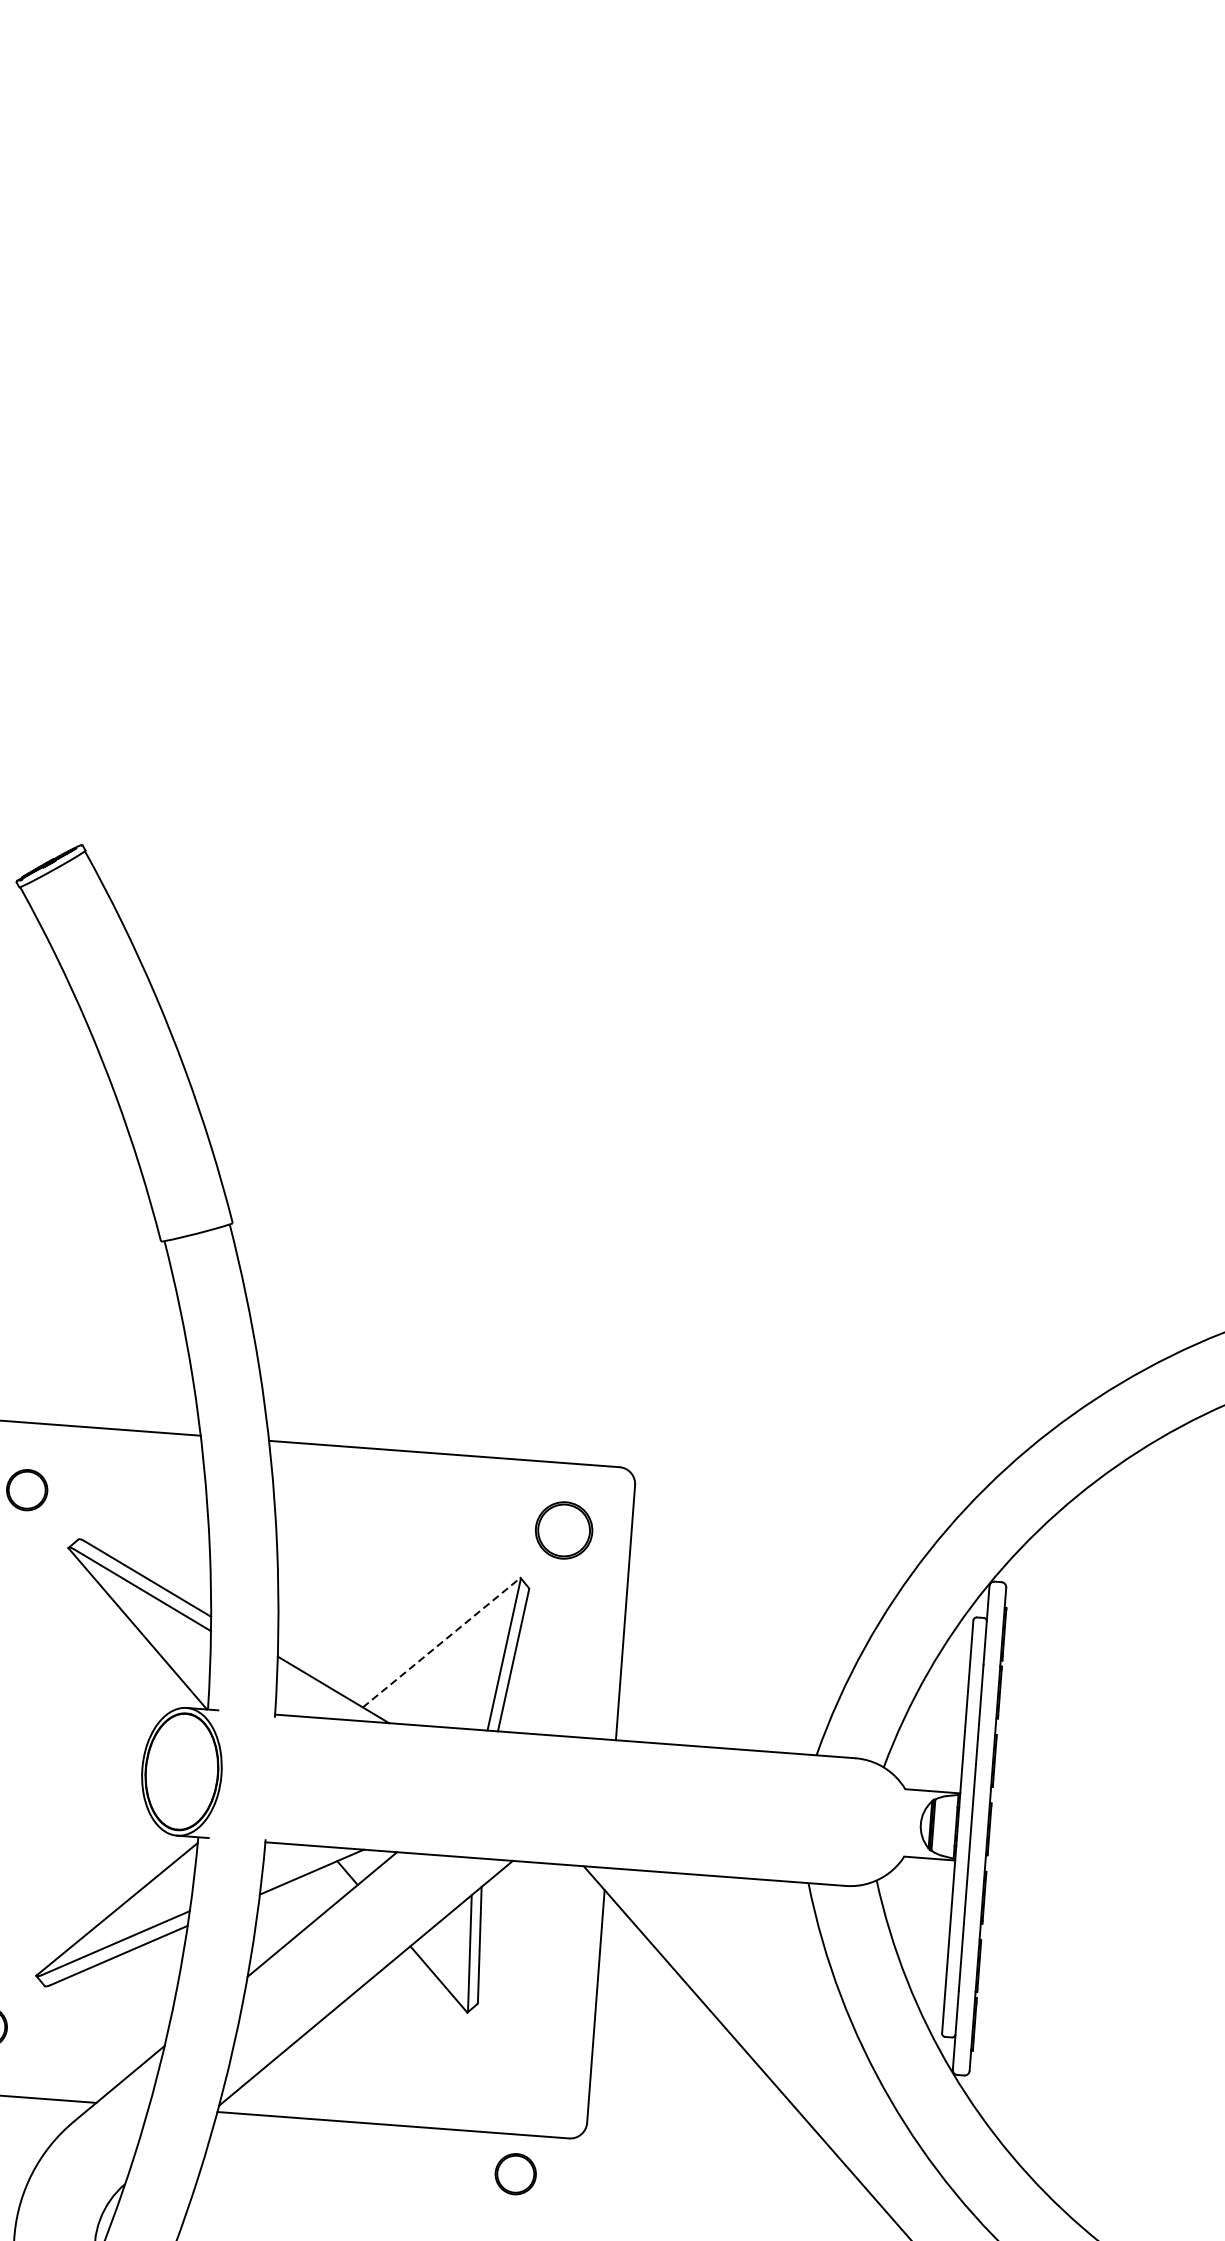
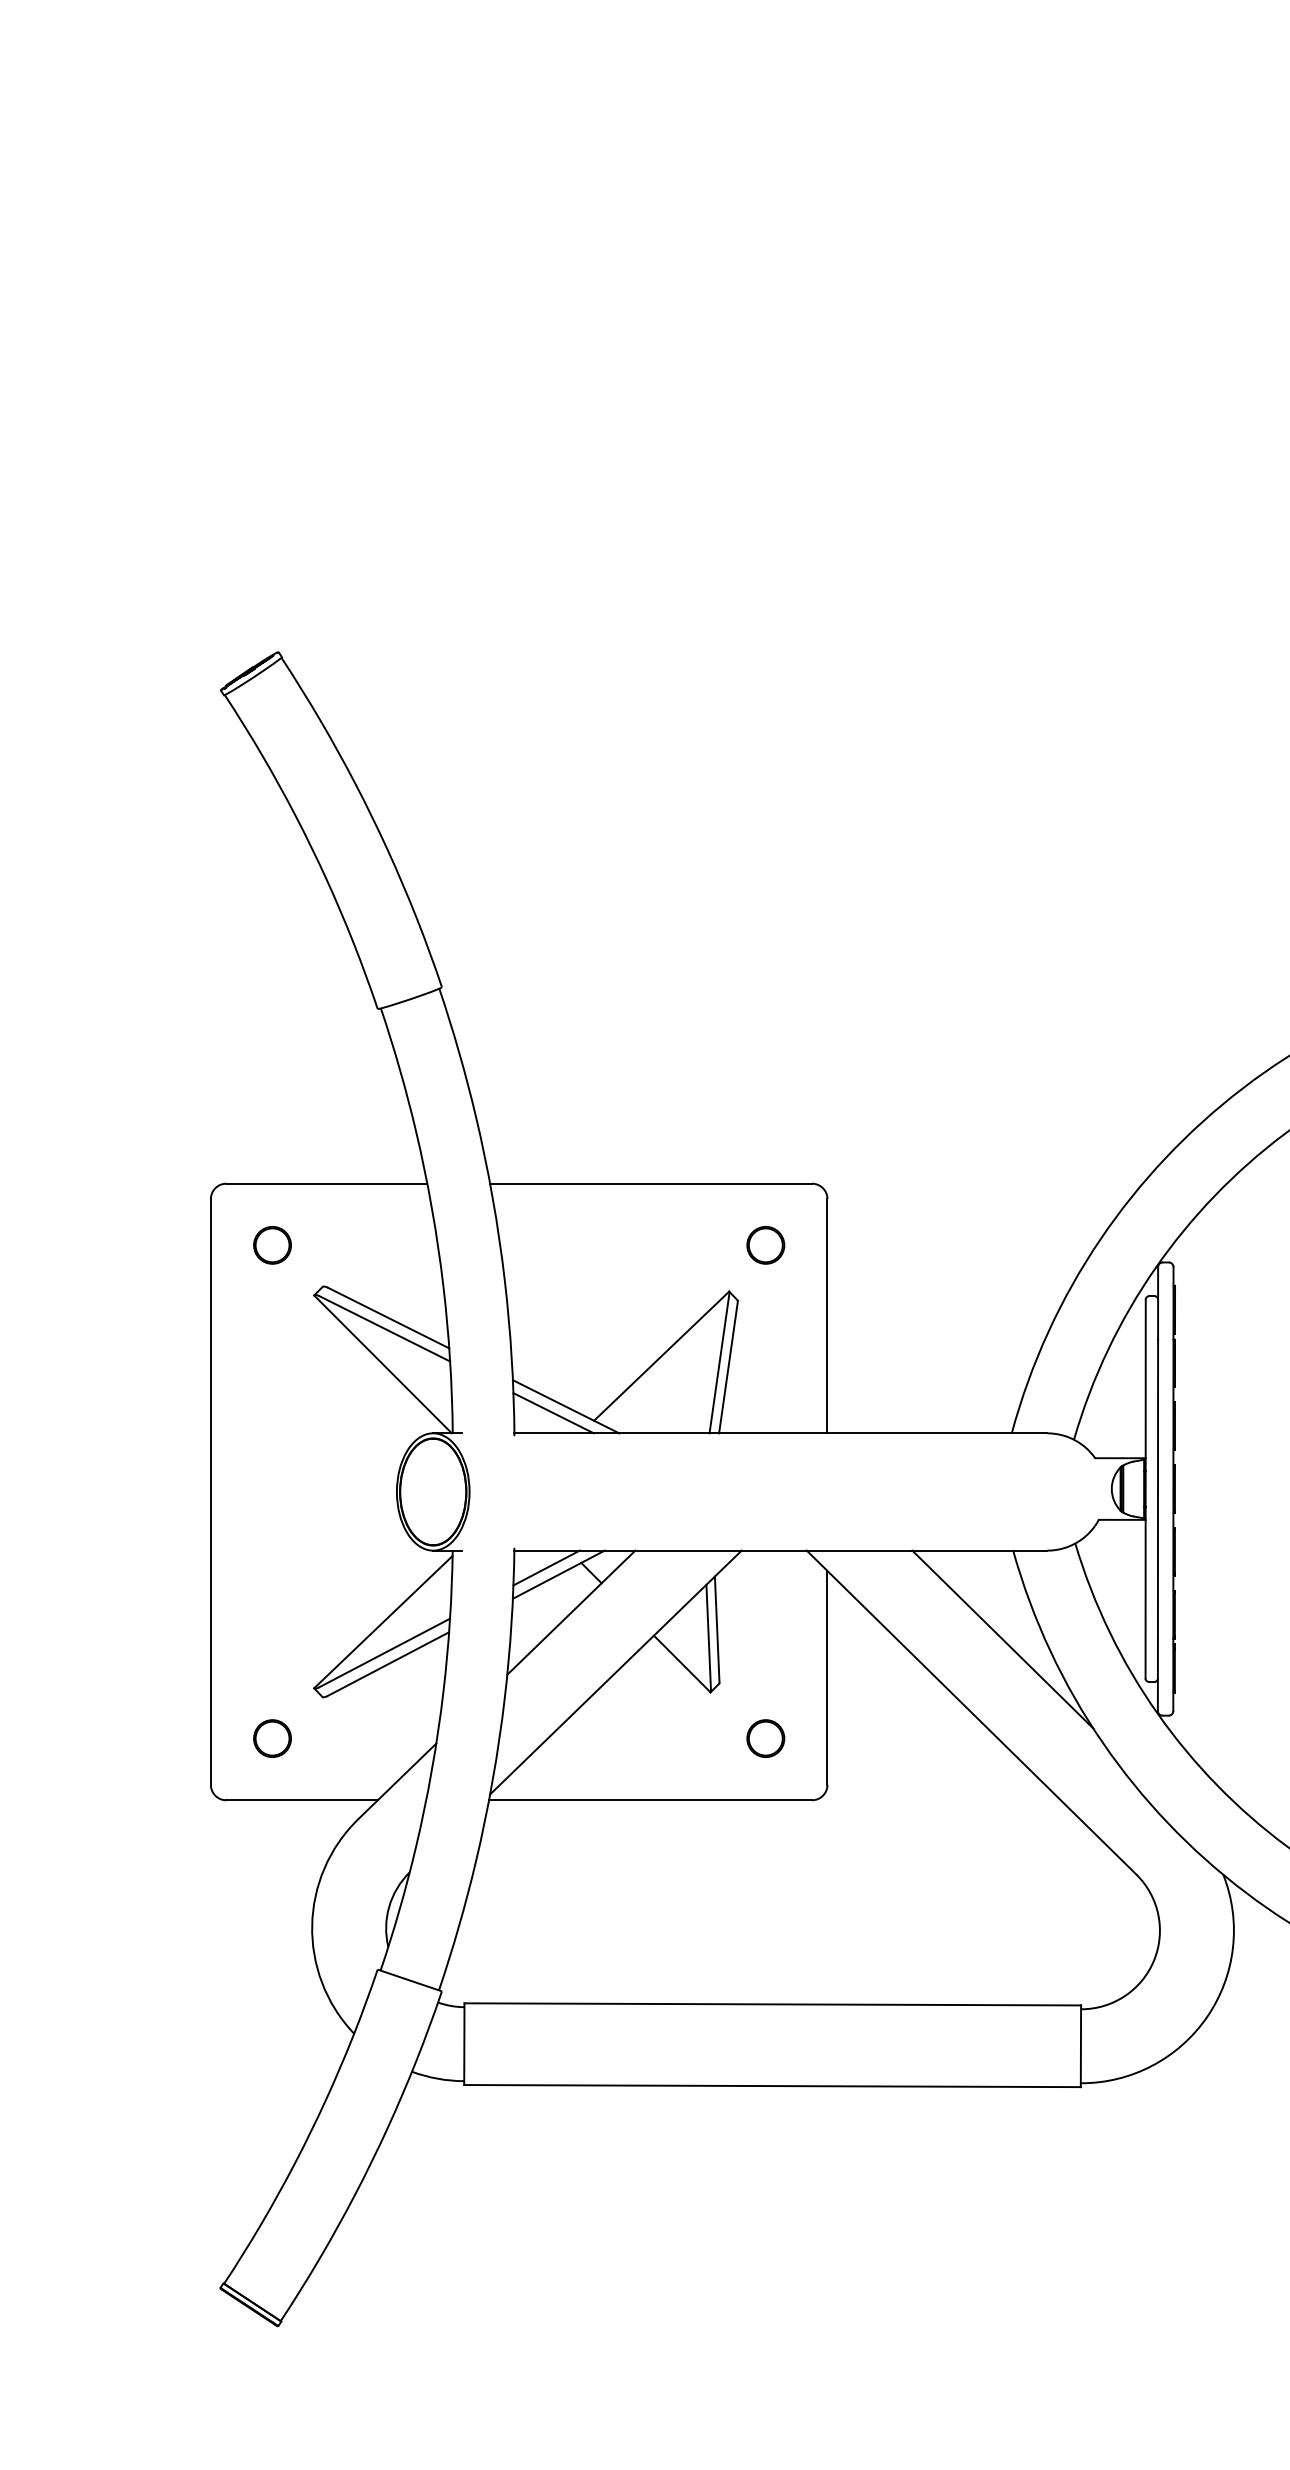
part: (563, 1530) -> (765, 1245), size x0.71
line: (442, 1641) -> (662, 1355), dashed -> solid
line: (319, 1696) -> (553, 1413), added
line: (299, 1863) -> (546, 1567), added
line: (789, 1978) -> (1002, 1639), added
part: (515, 2174) -> (765, 1738), moved

